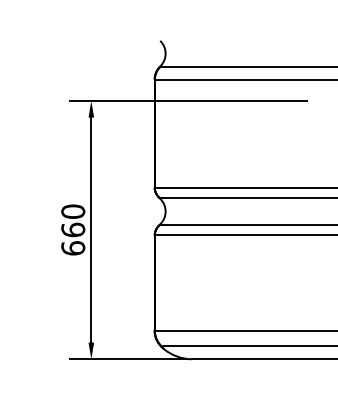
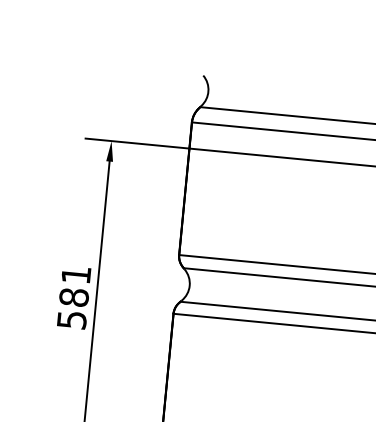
text: (73, 229) -> (74, 296), 660 -> 581

